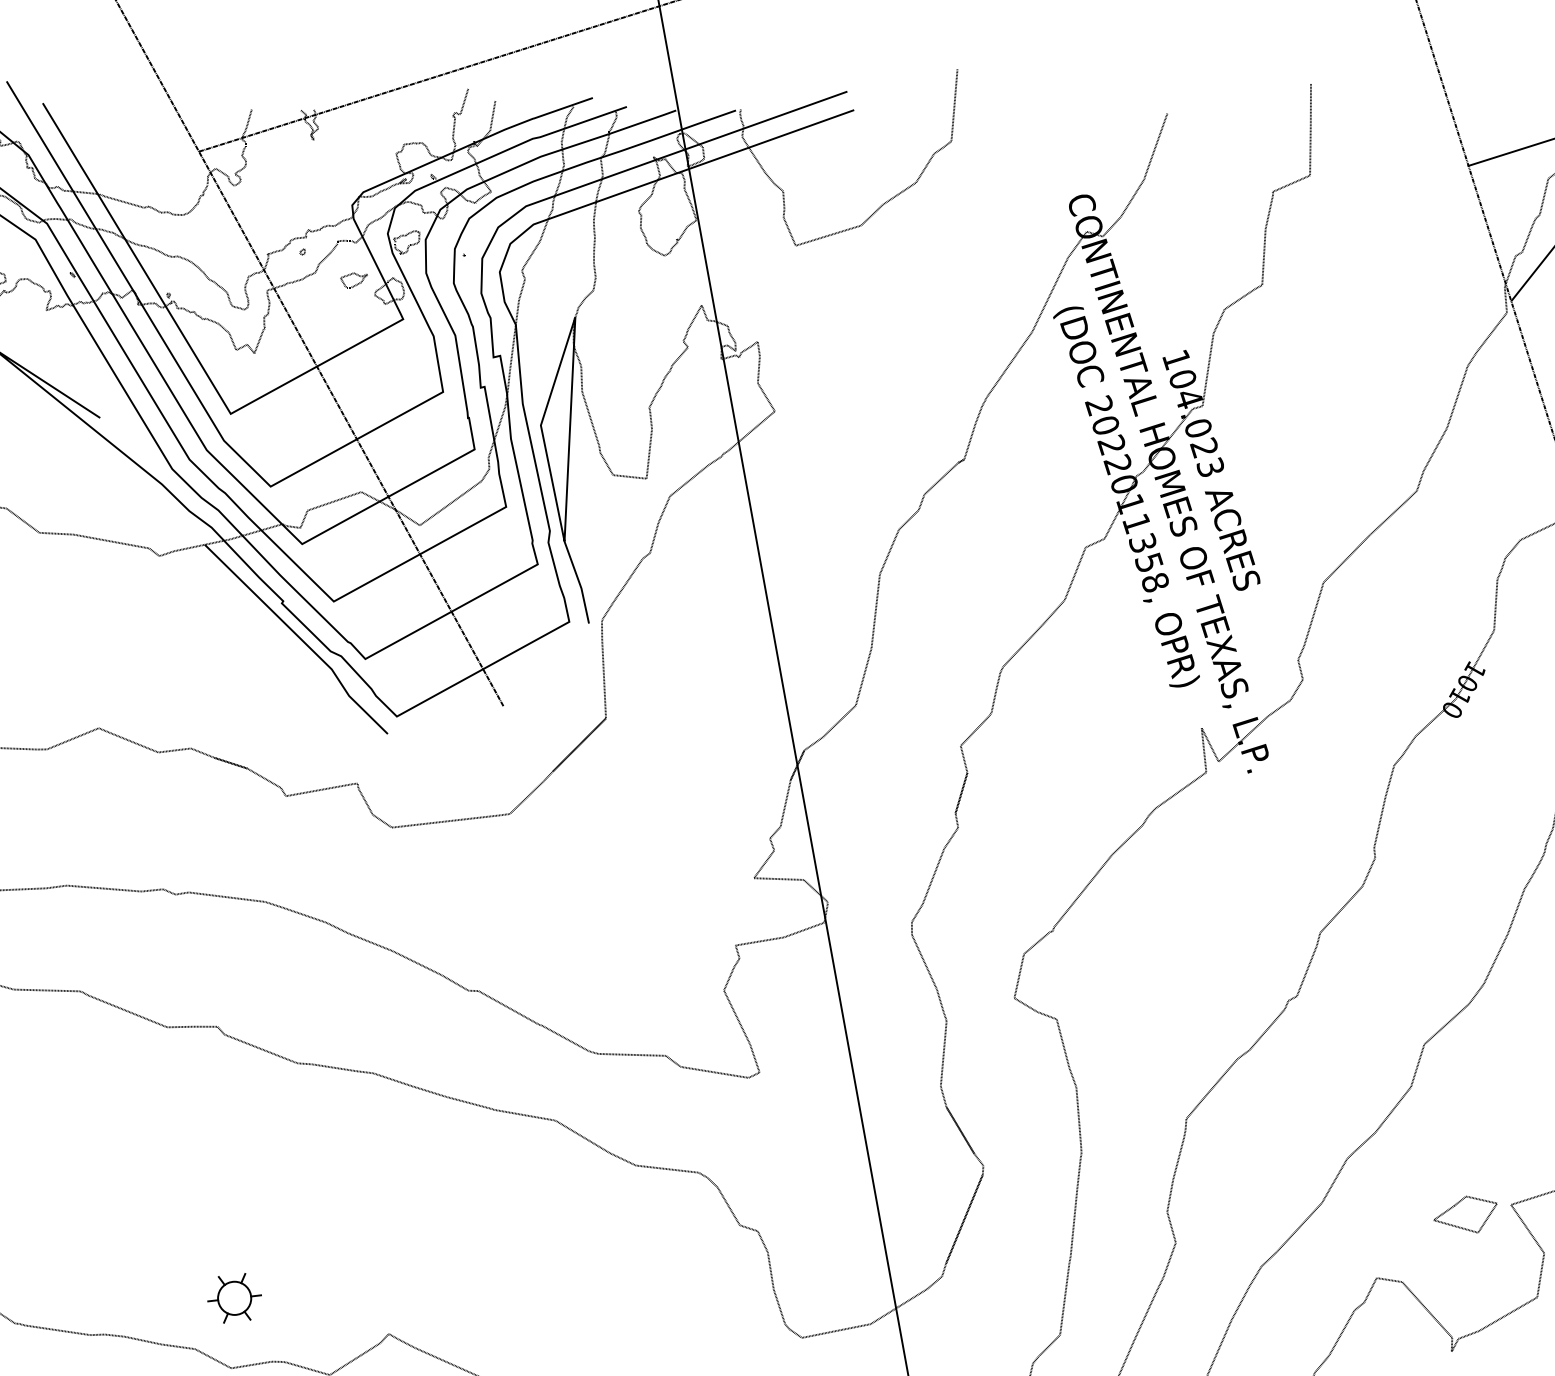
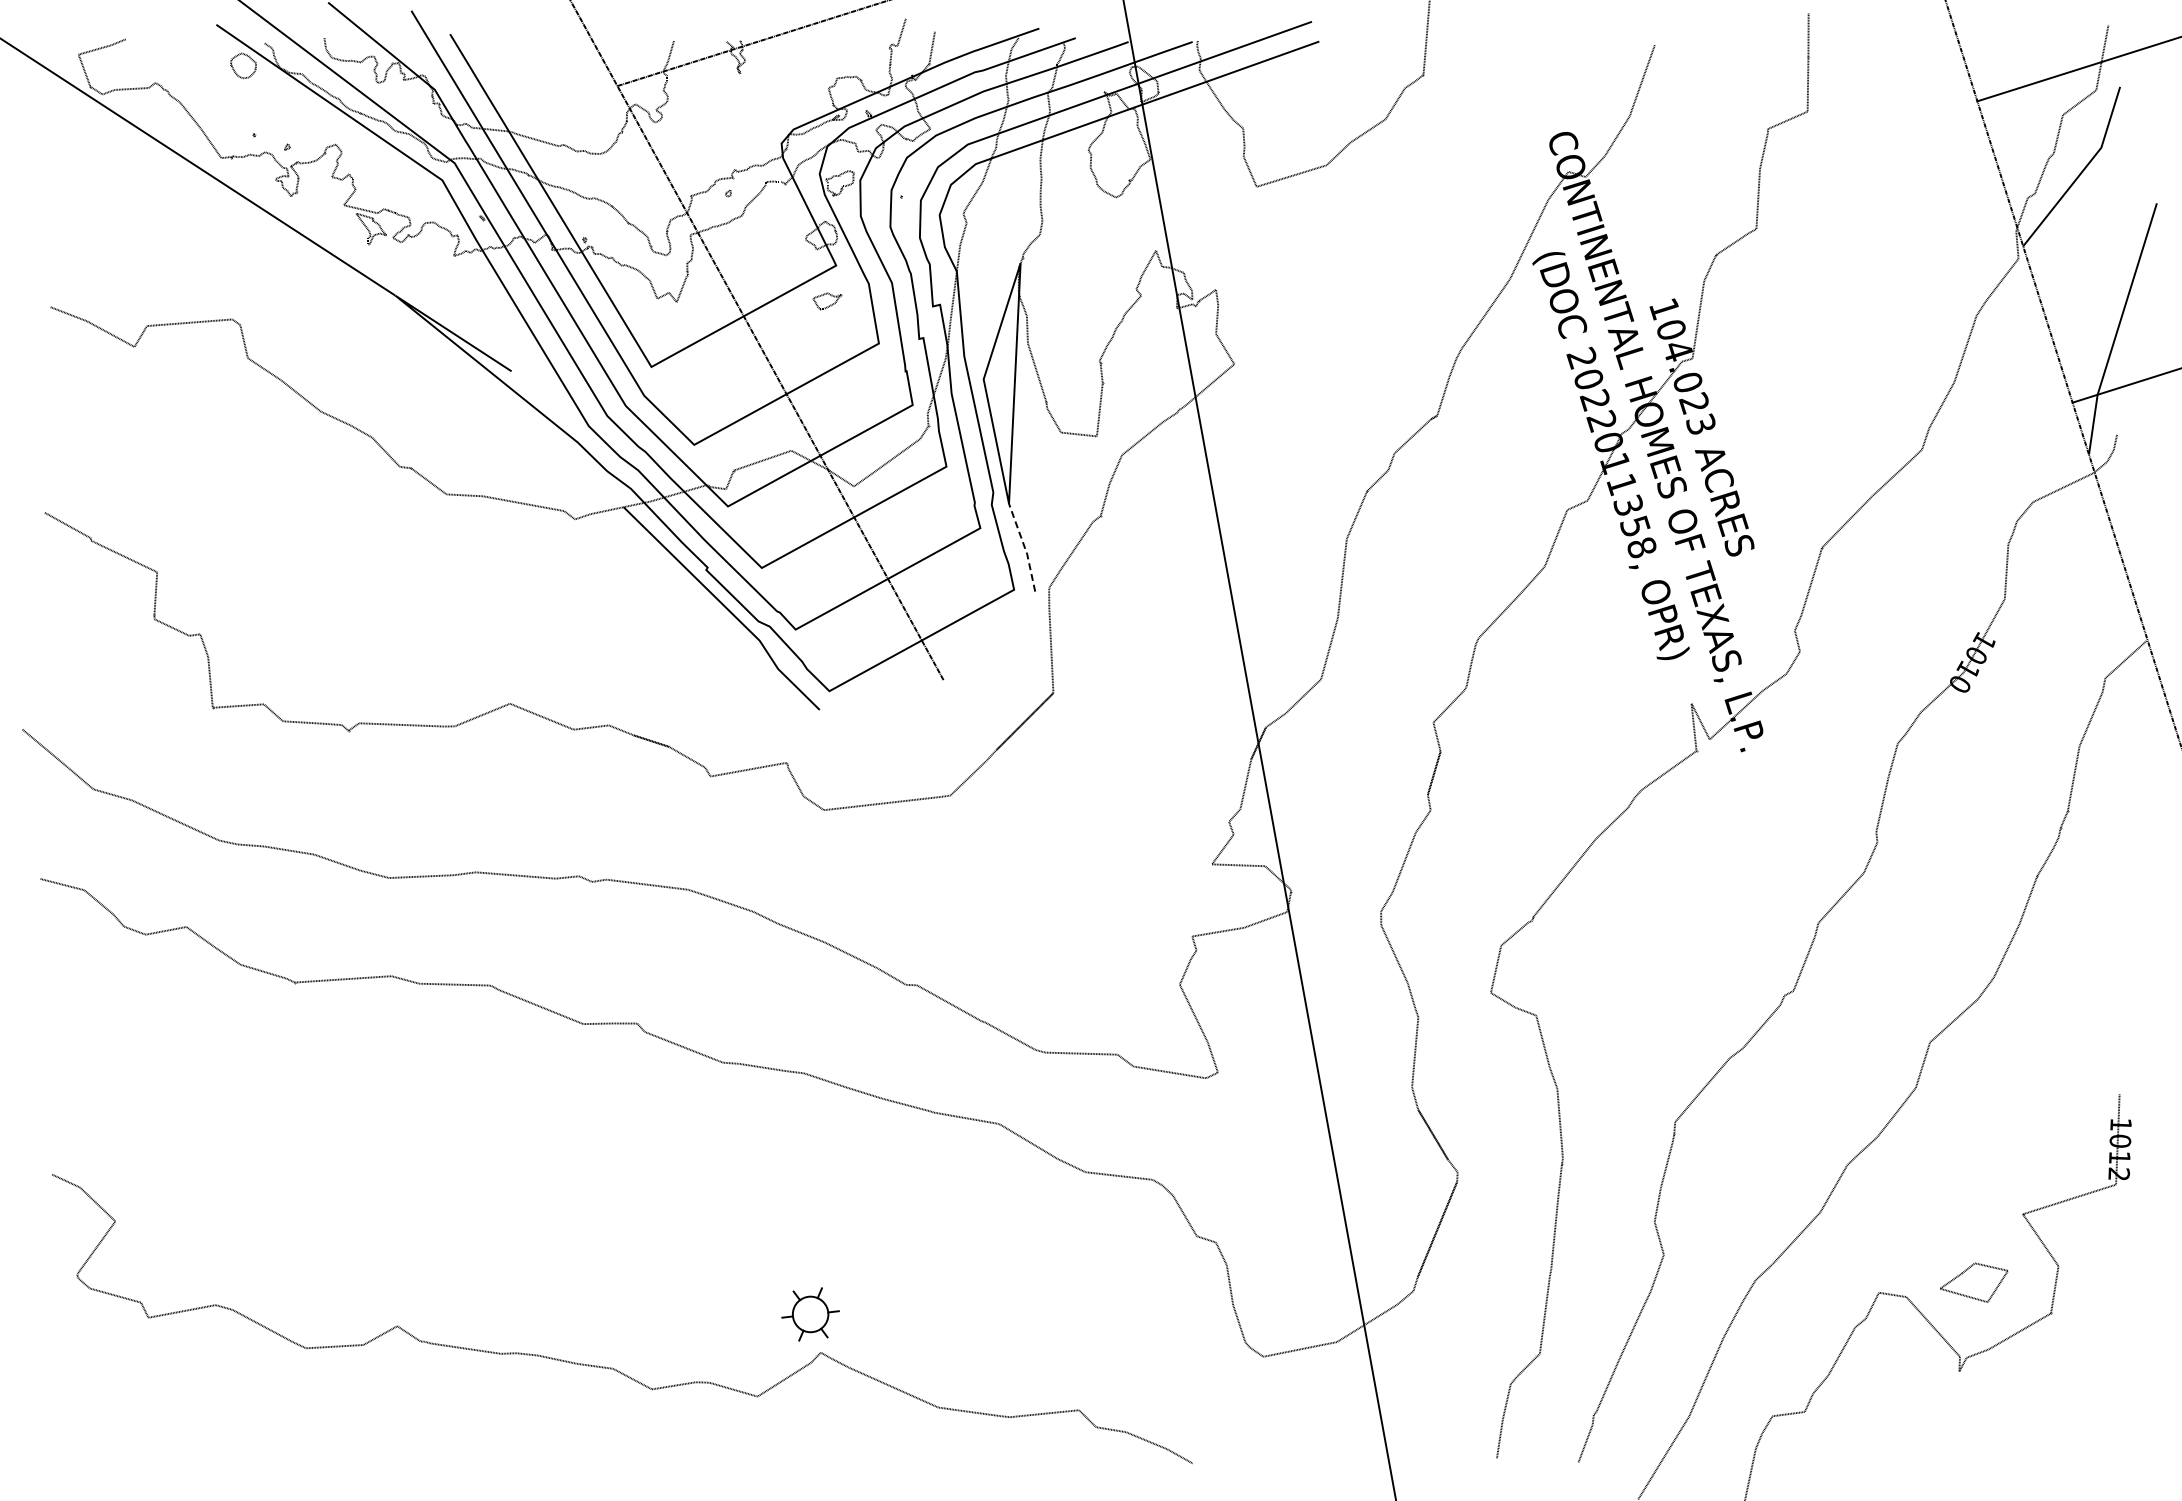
part: (354, 280) -> (827, 301), moved
line: (579, 582) -> (1024, 547), solid -> dashed
part: (1465, 1214) -> (1974, 1282), moved
part: (234, 1298) -> (810, 1314), moved

